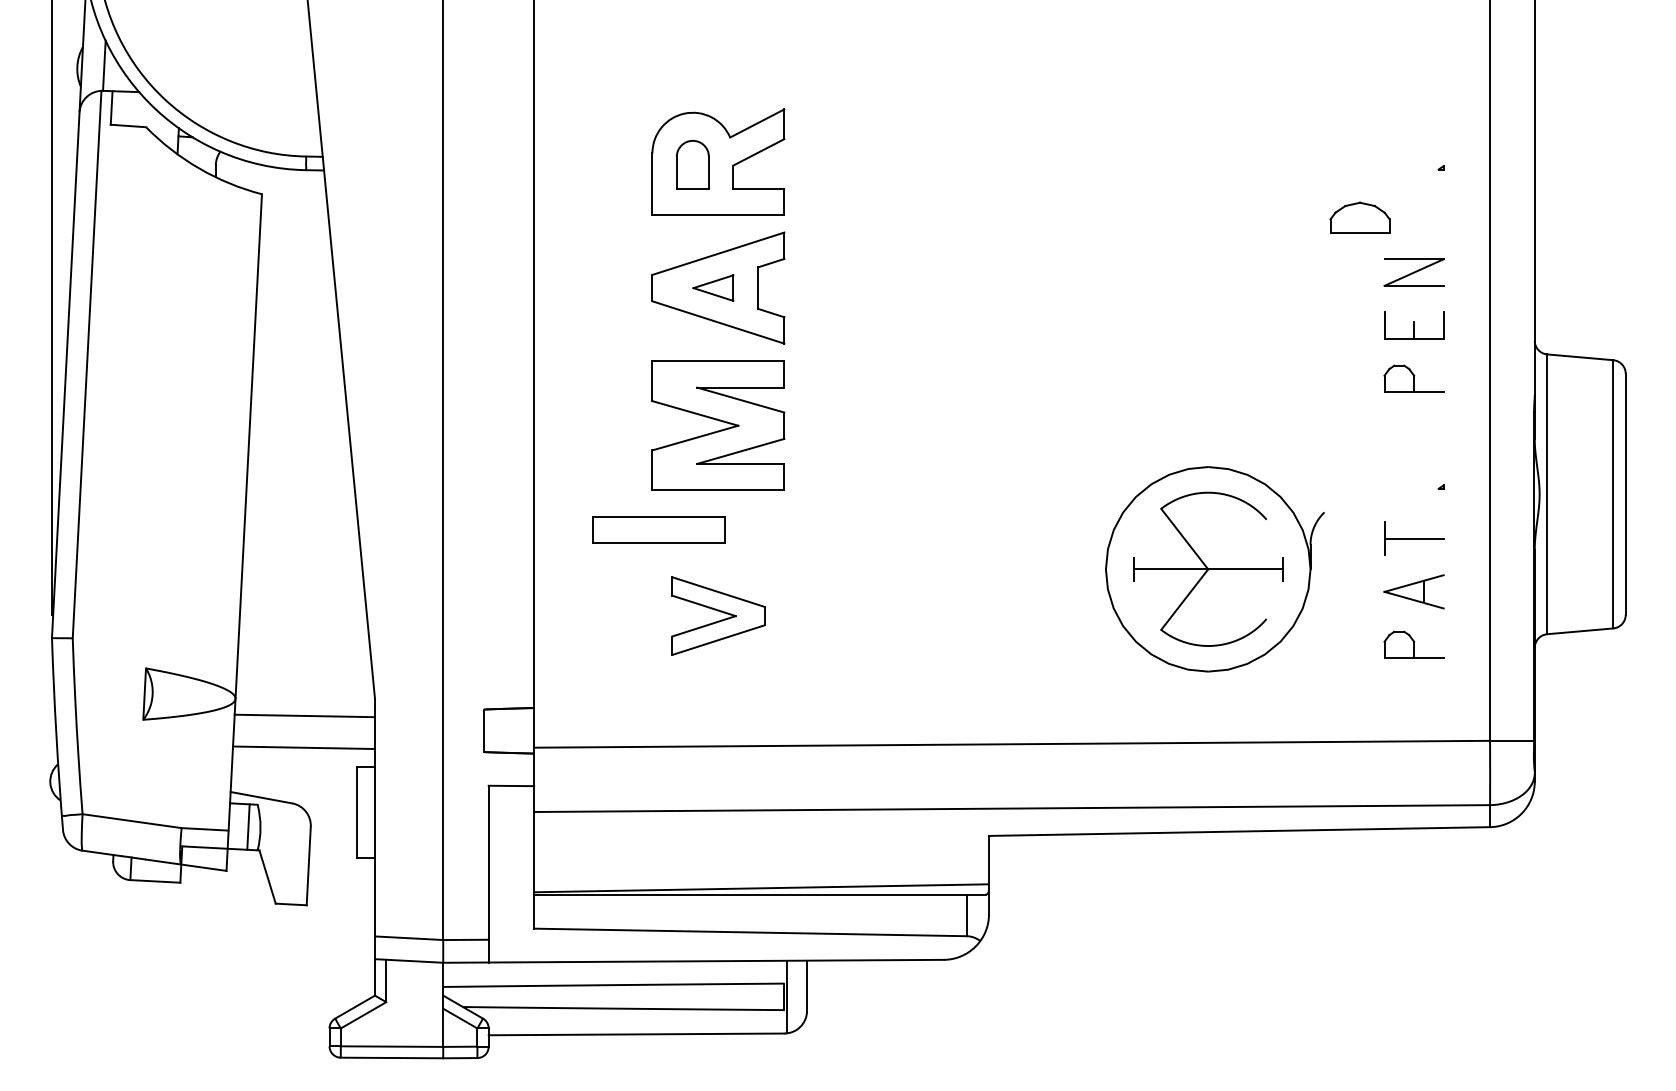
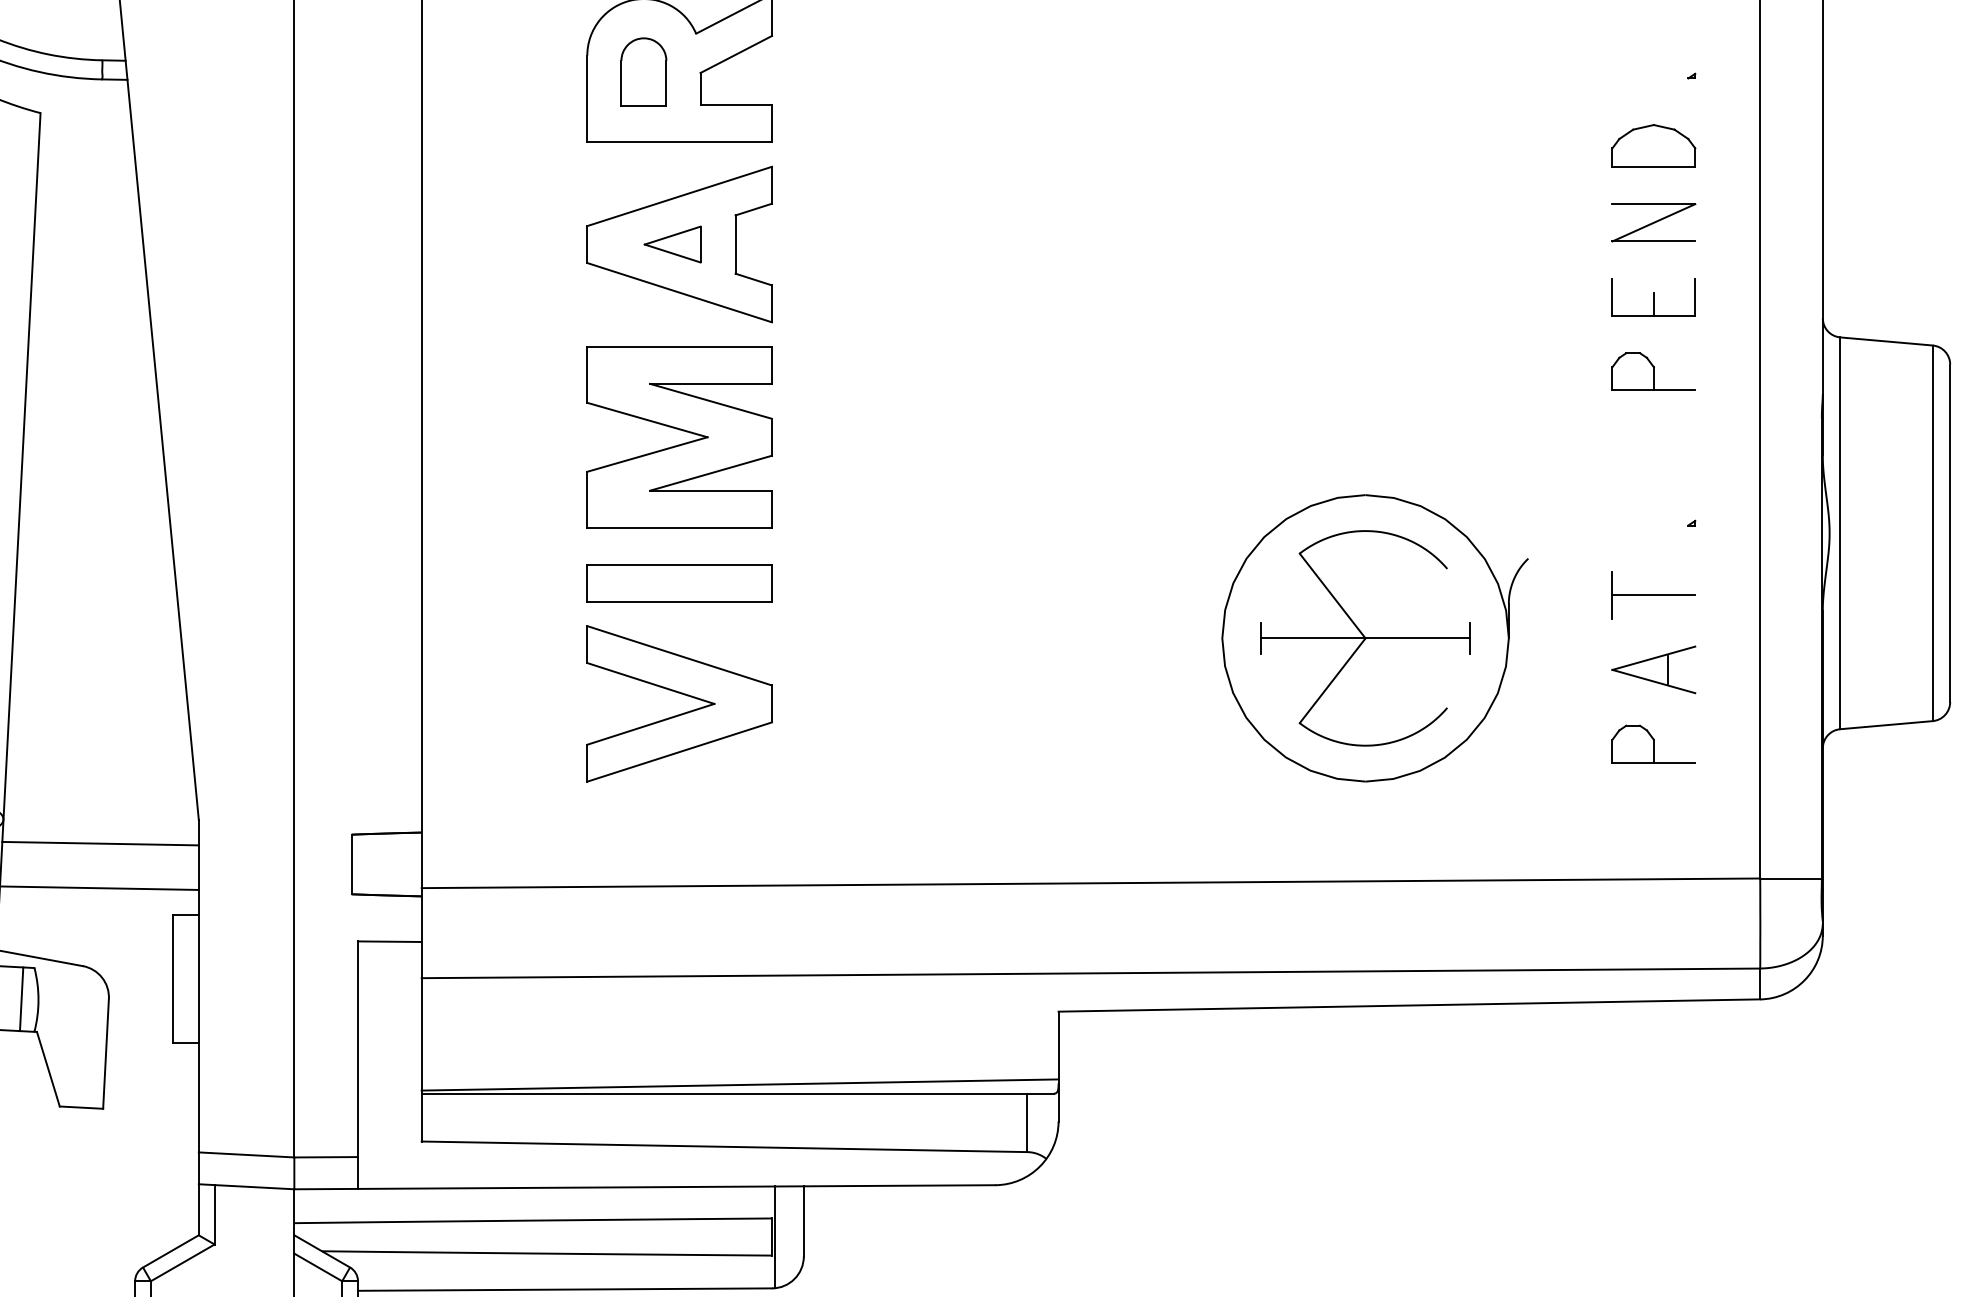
part: (1359, 217) -> (1653, 145), moved
part: (658, 529) -> (678, 582), moved
part: (718, 615) -> (679, 702), size x1.43

